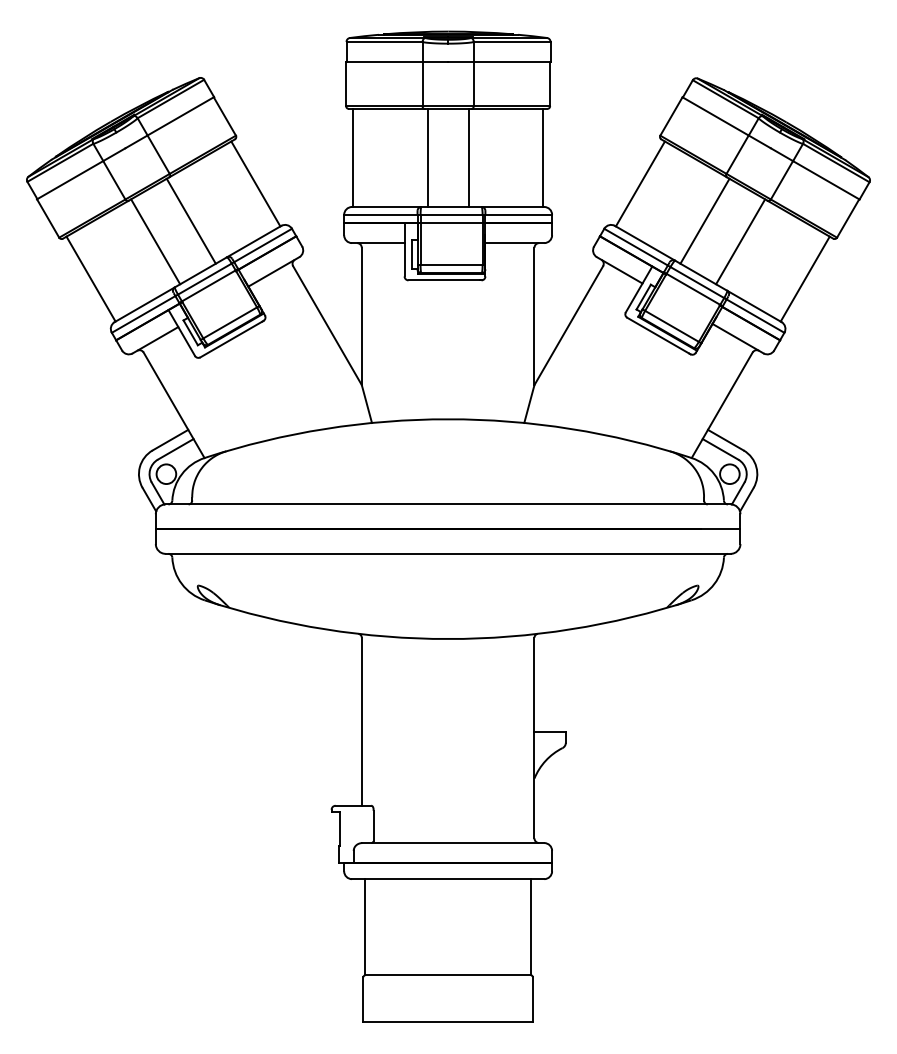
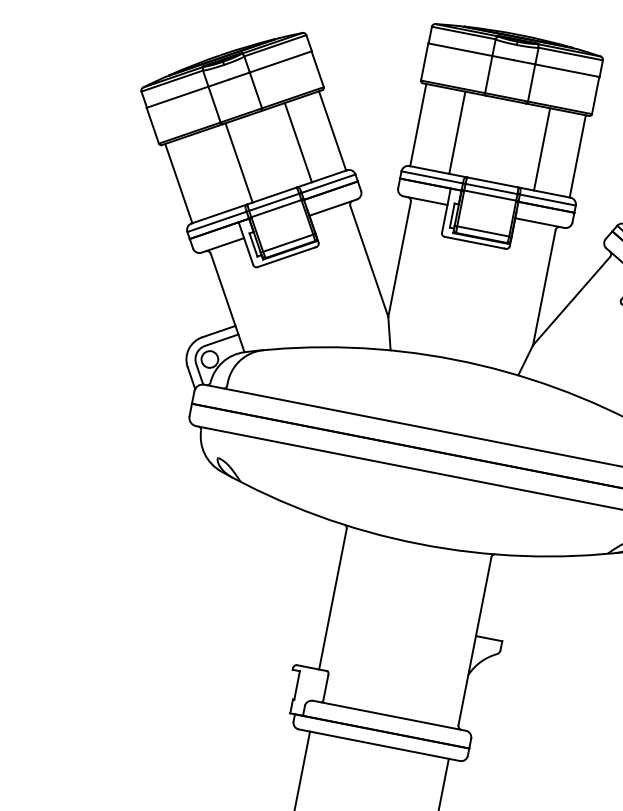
line: (427, 157) -> (457, 132), moved
line: (468, 157) -> (541, 148), moved
line: (190, 220) -> (297, 142), moved

